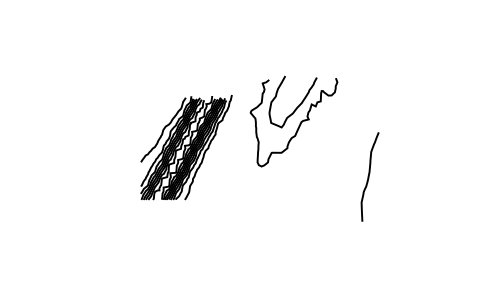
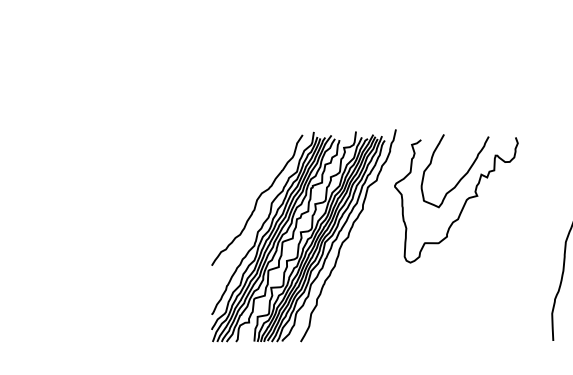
part: (186, 147) -> (303, 235), size x1.43

